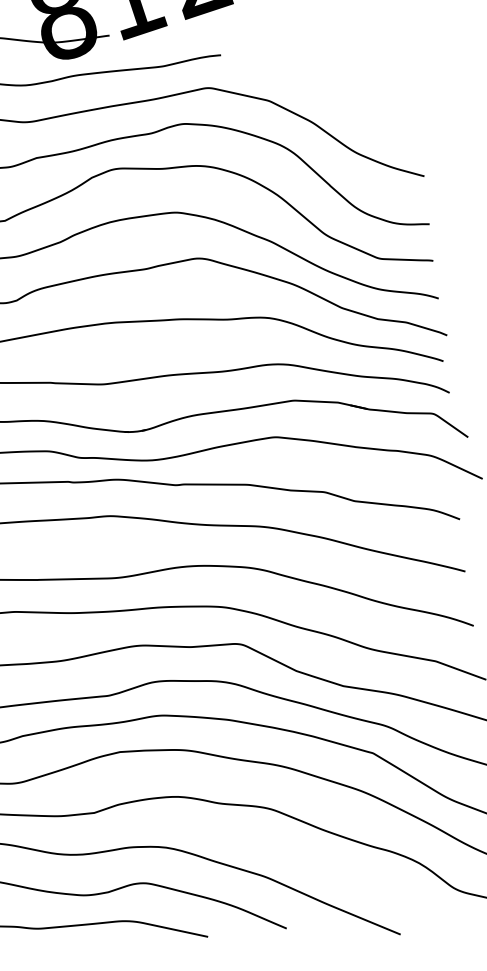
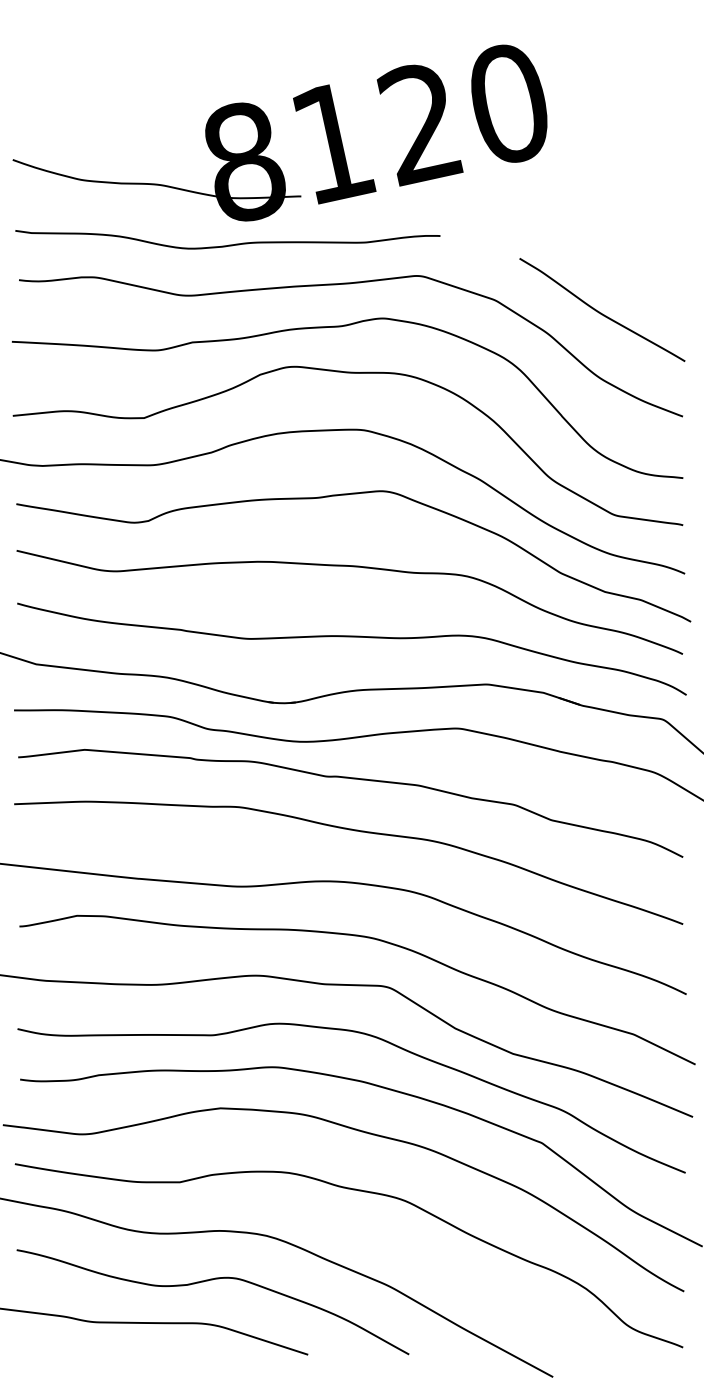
curve: (352, 101) -> (601, 312), added

